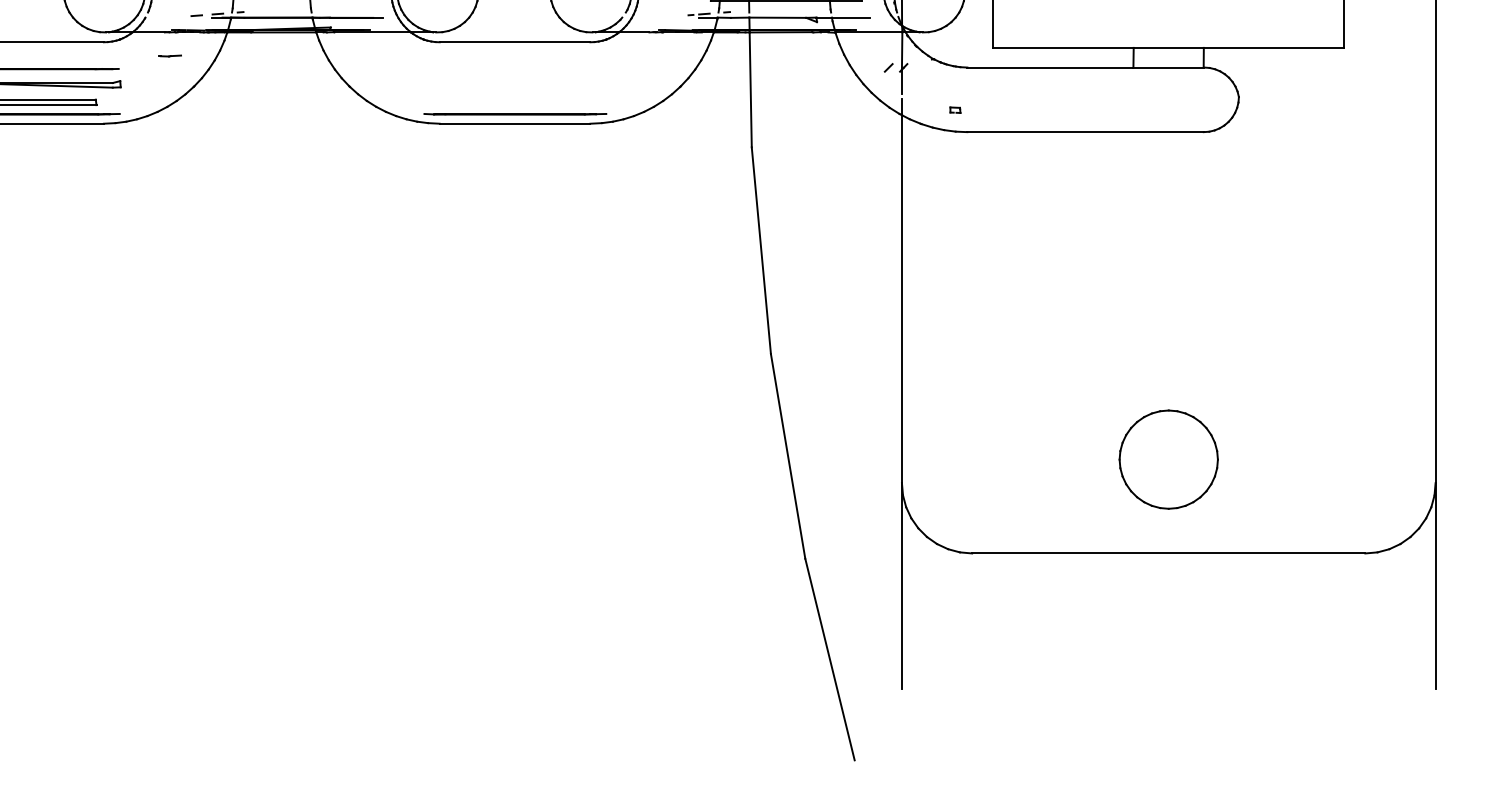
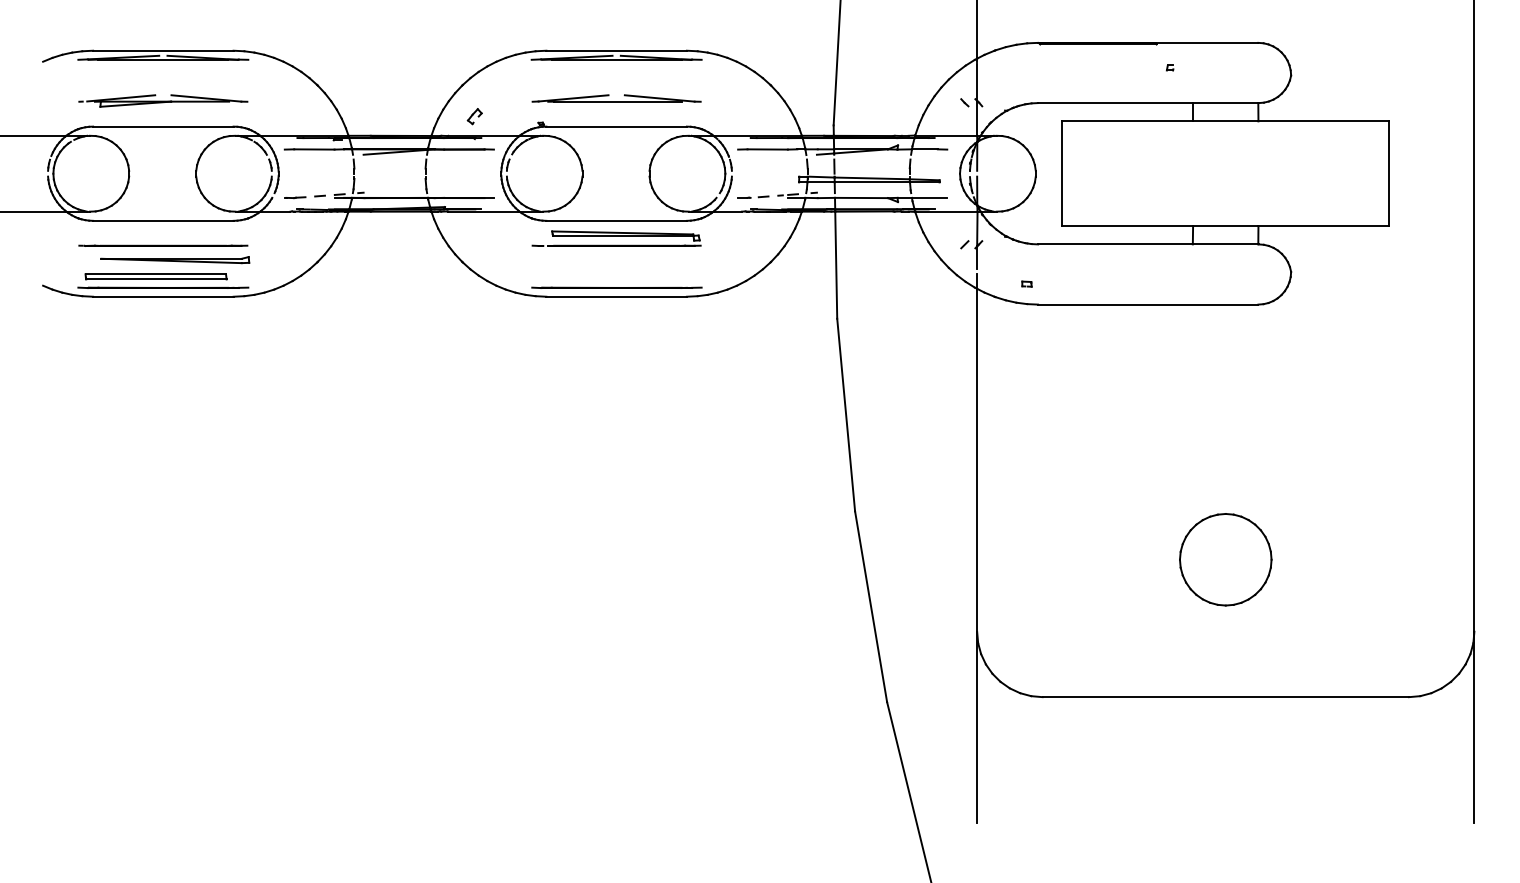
part: (661, 16) -> (753, 196), added
line: (170, 55) -> (295, 197), moved
part: (514, 61) -> (616, 238), added
part: (1168, 459) -> (1225, 559), moved

